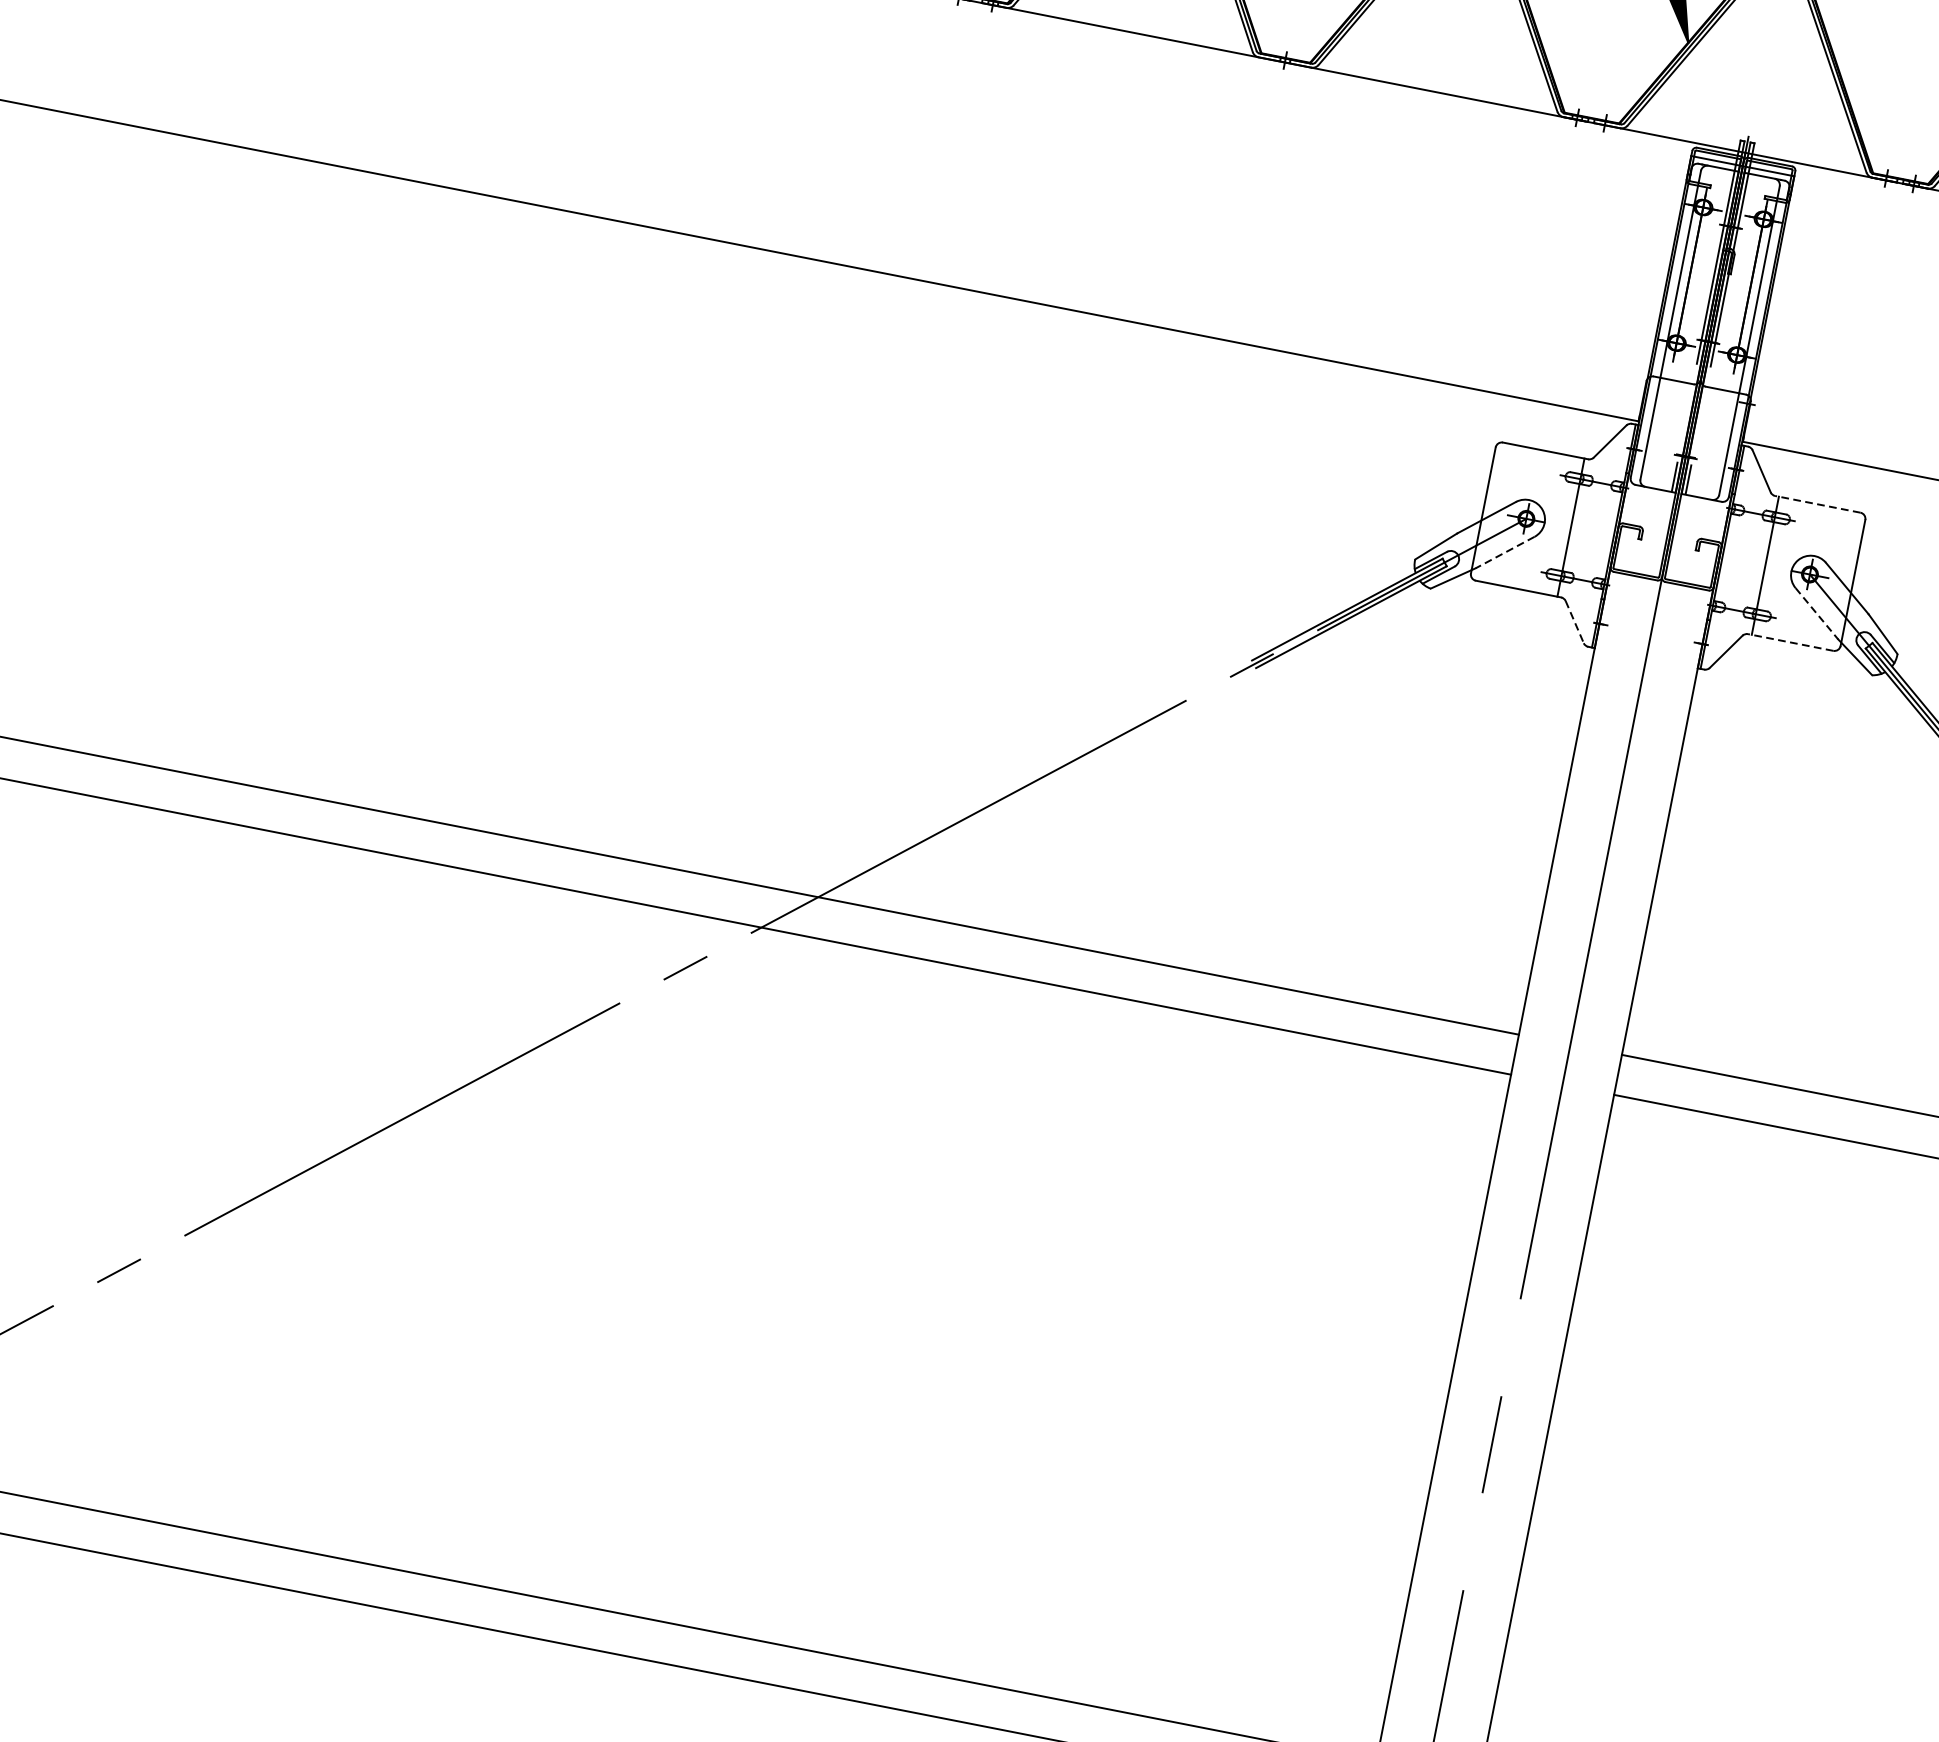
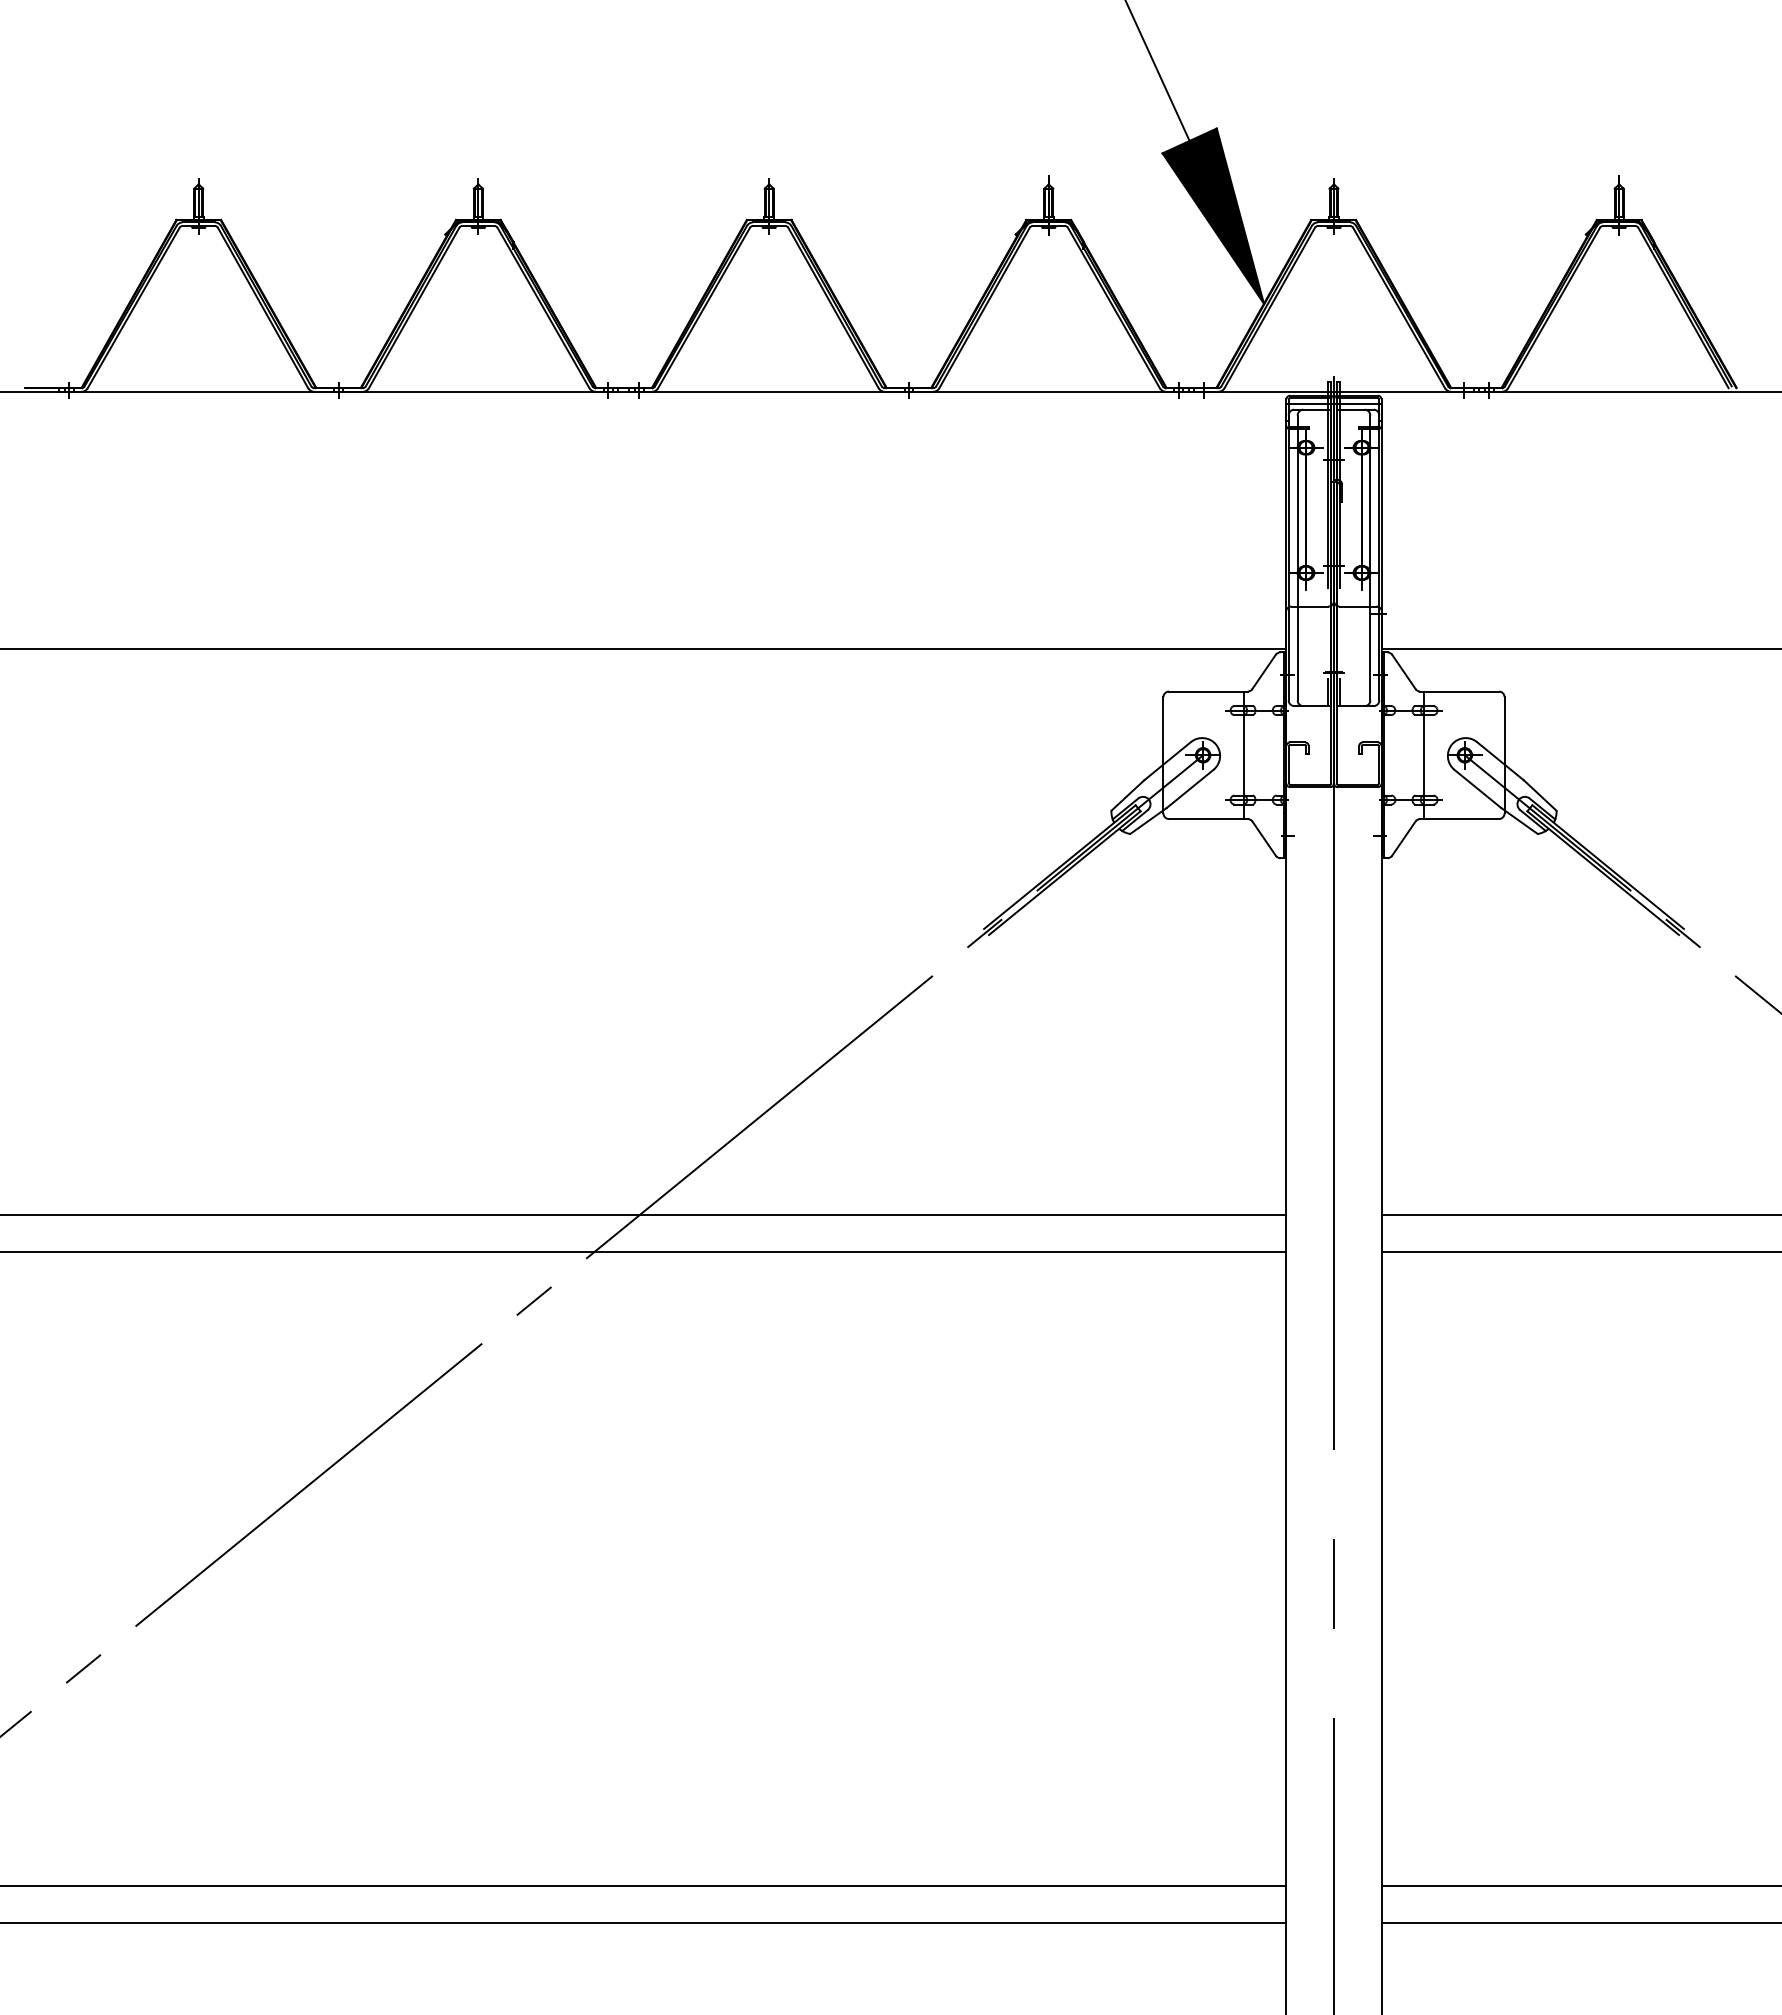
line: (1817, 504) -> (1459, 691), dashed -> solid
line: (1504, 553) -> (1189, 789), dashed -> solid
line: (1817, 614) -> (1478, 789), dashed -> solid
line: (1575, 622) -> (1264, 838), dashed -> solid
line: (1790, 642) -> (1459, 819), dashed -> solid

